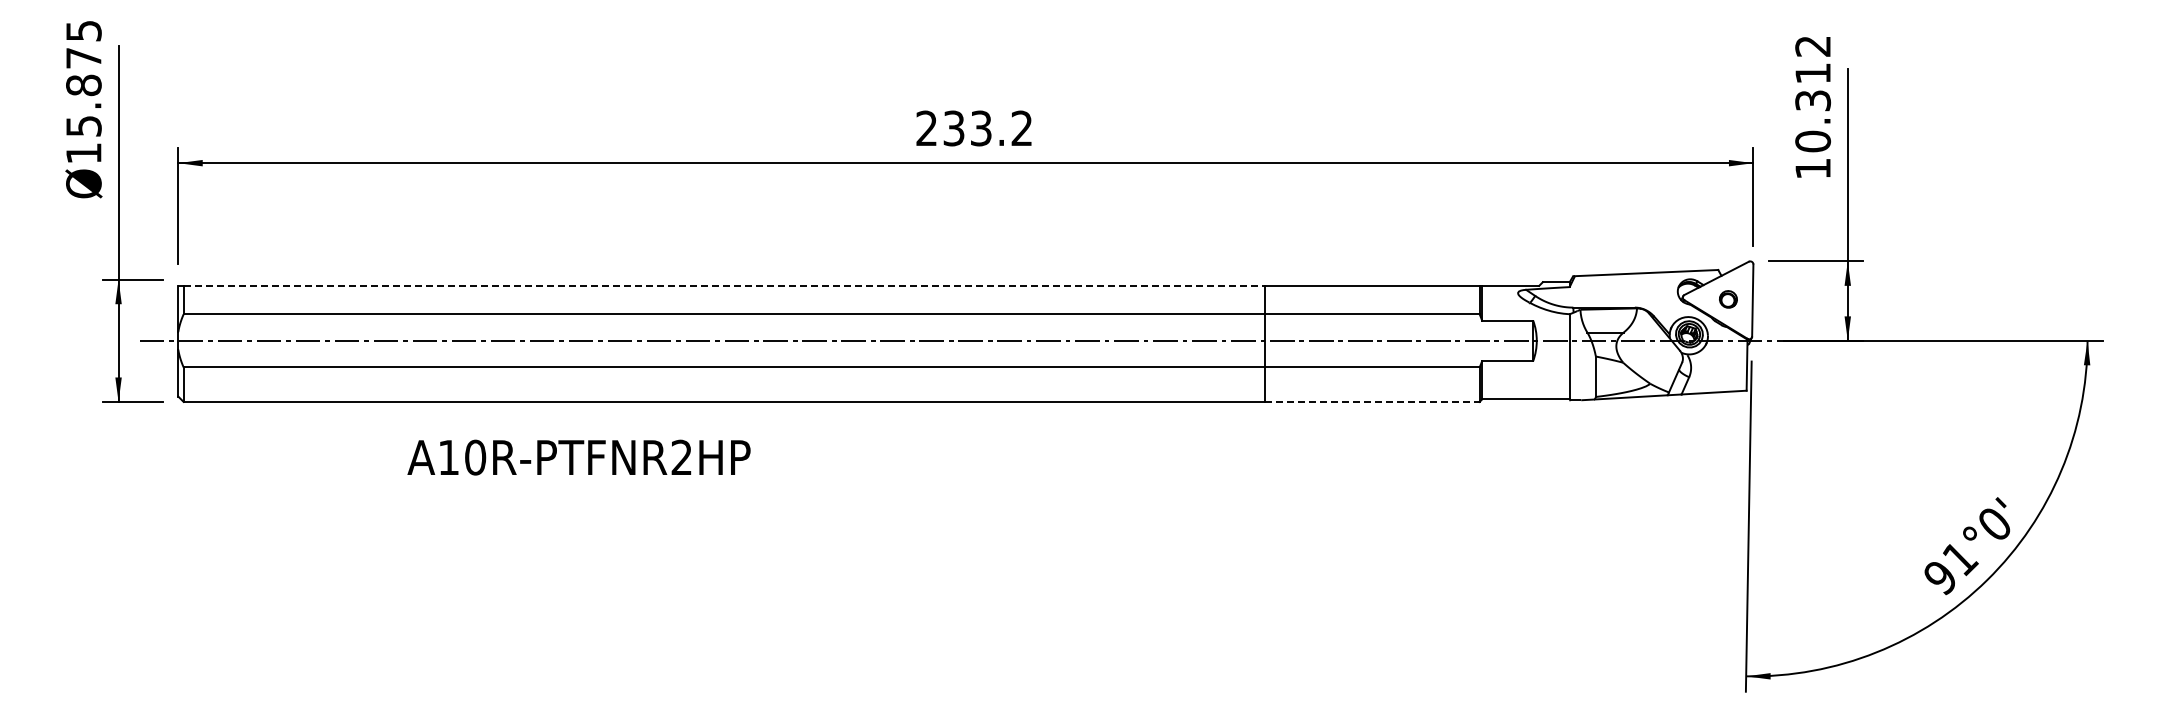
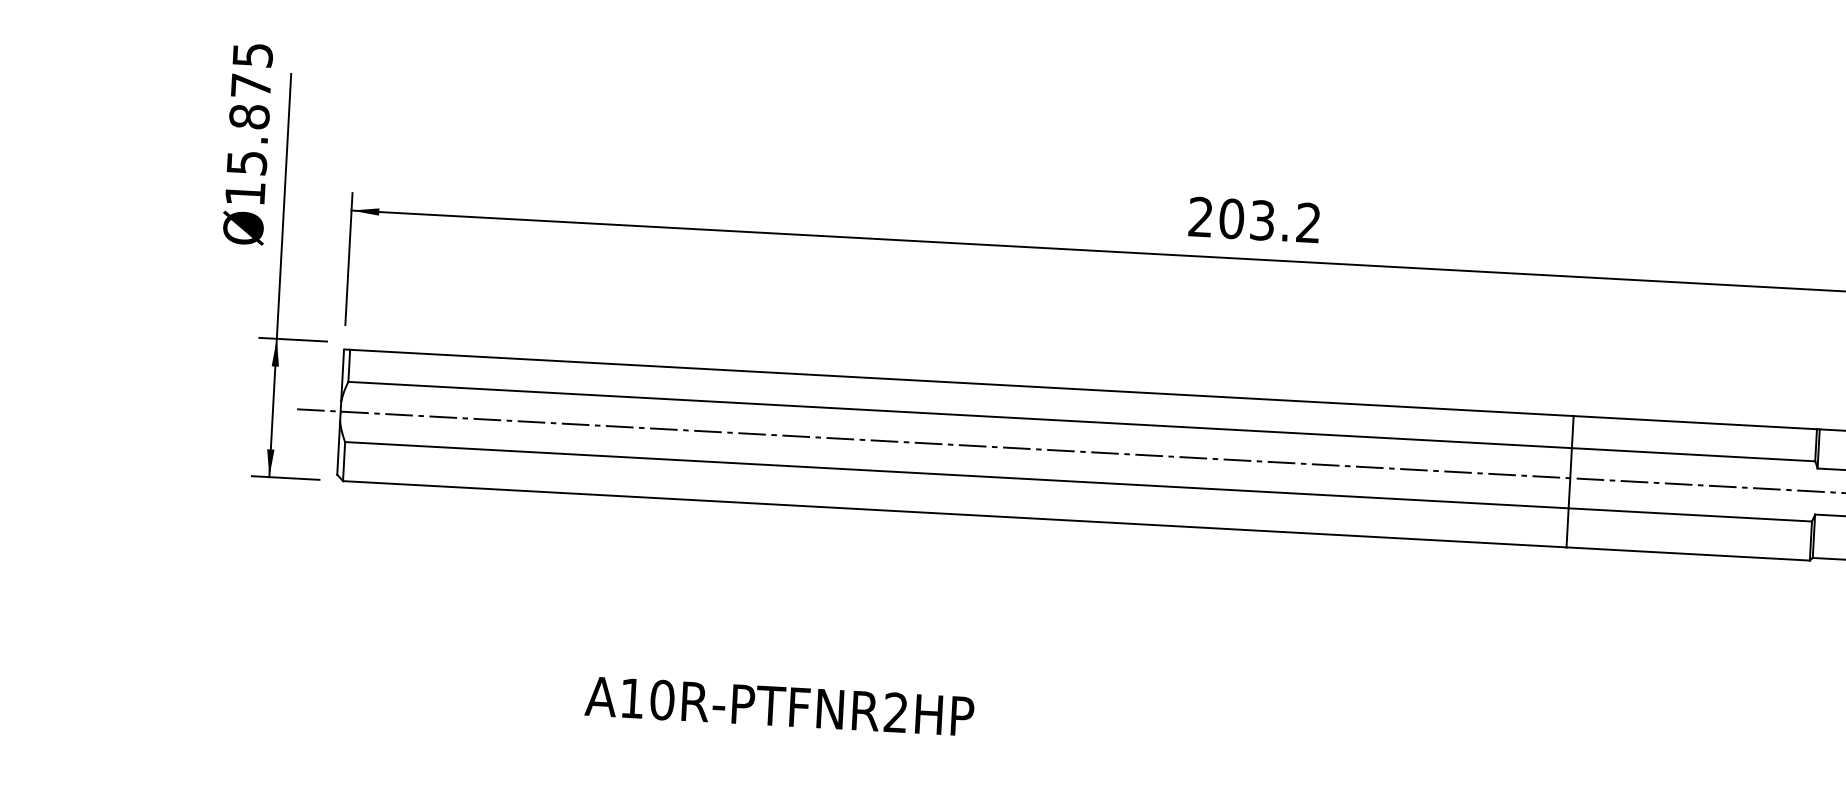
text: (953, 128) -> (1231, 218), 233.2 -> 203.2
line: (724, 285) -> (962, 382), dashed -> solid
line: (1372, 401) -> (1688, 553), dashed -> solid
text: (578, 457) -> (779, 706), moved

